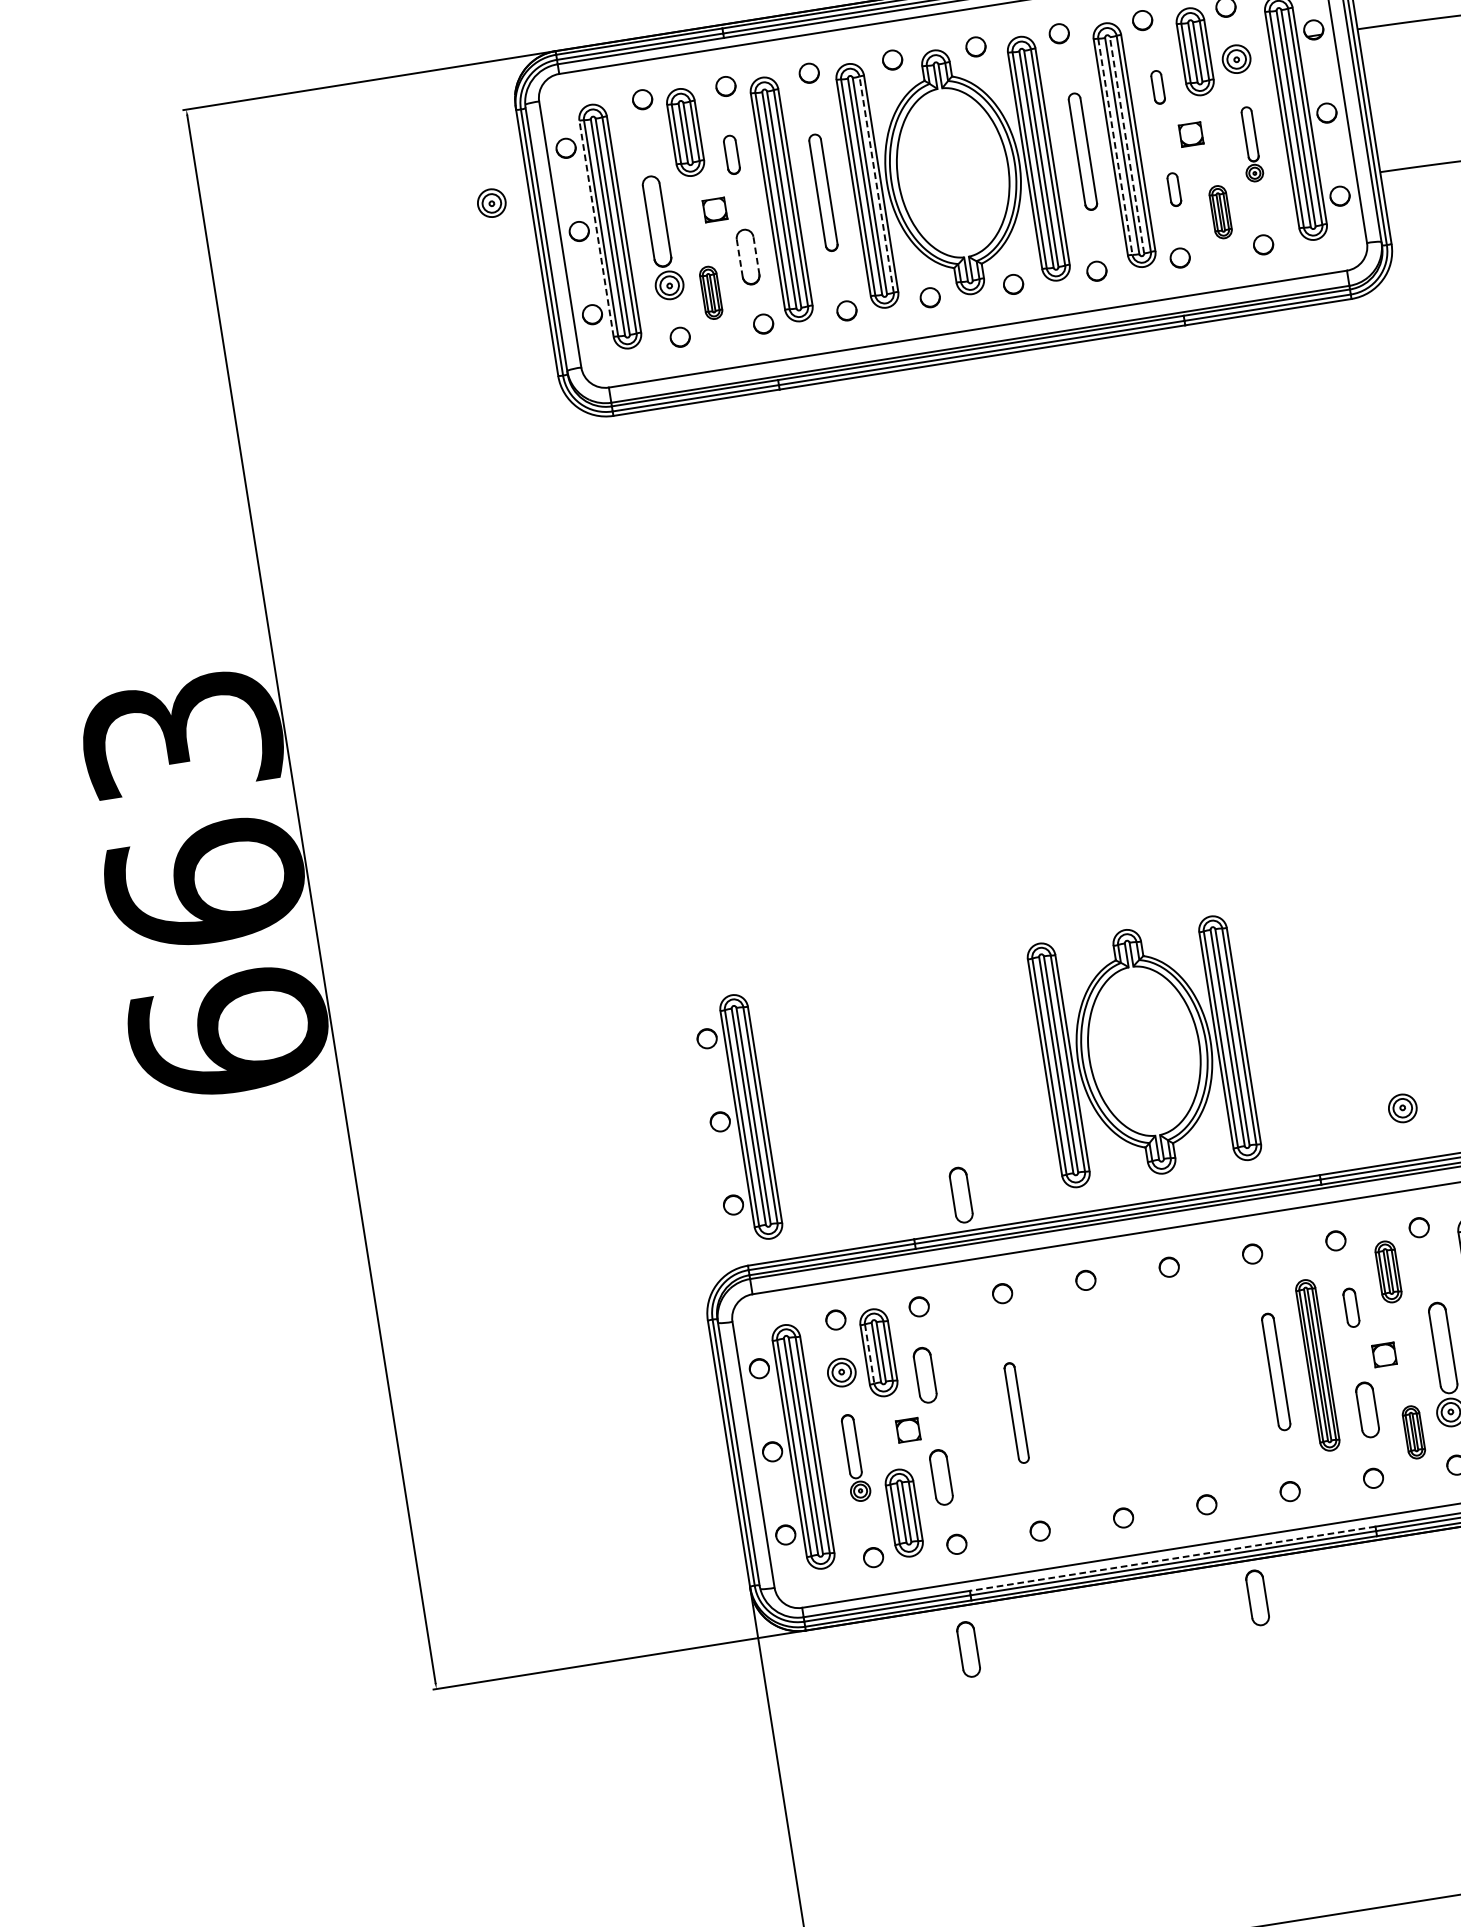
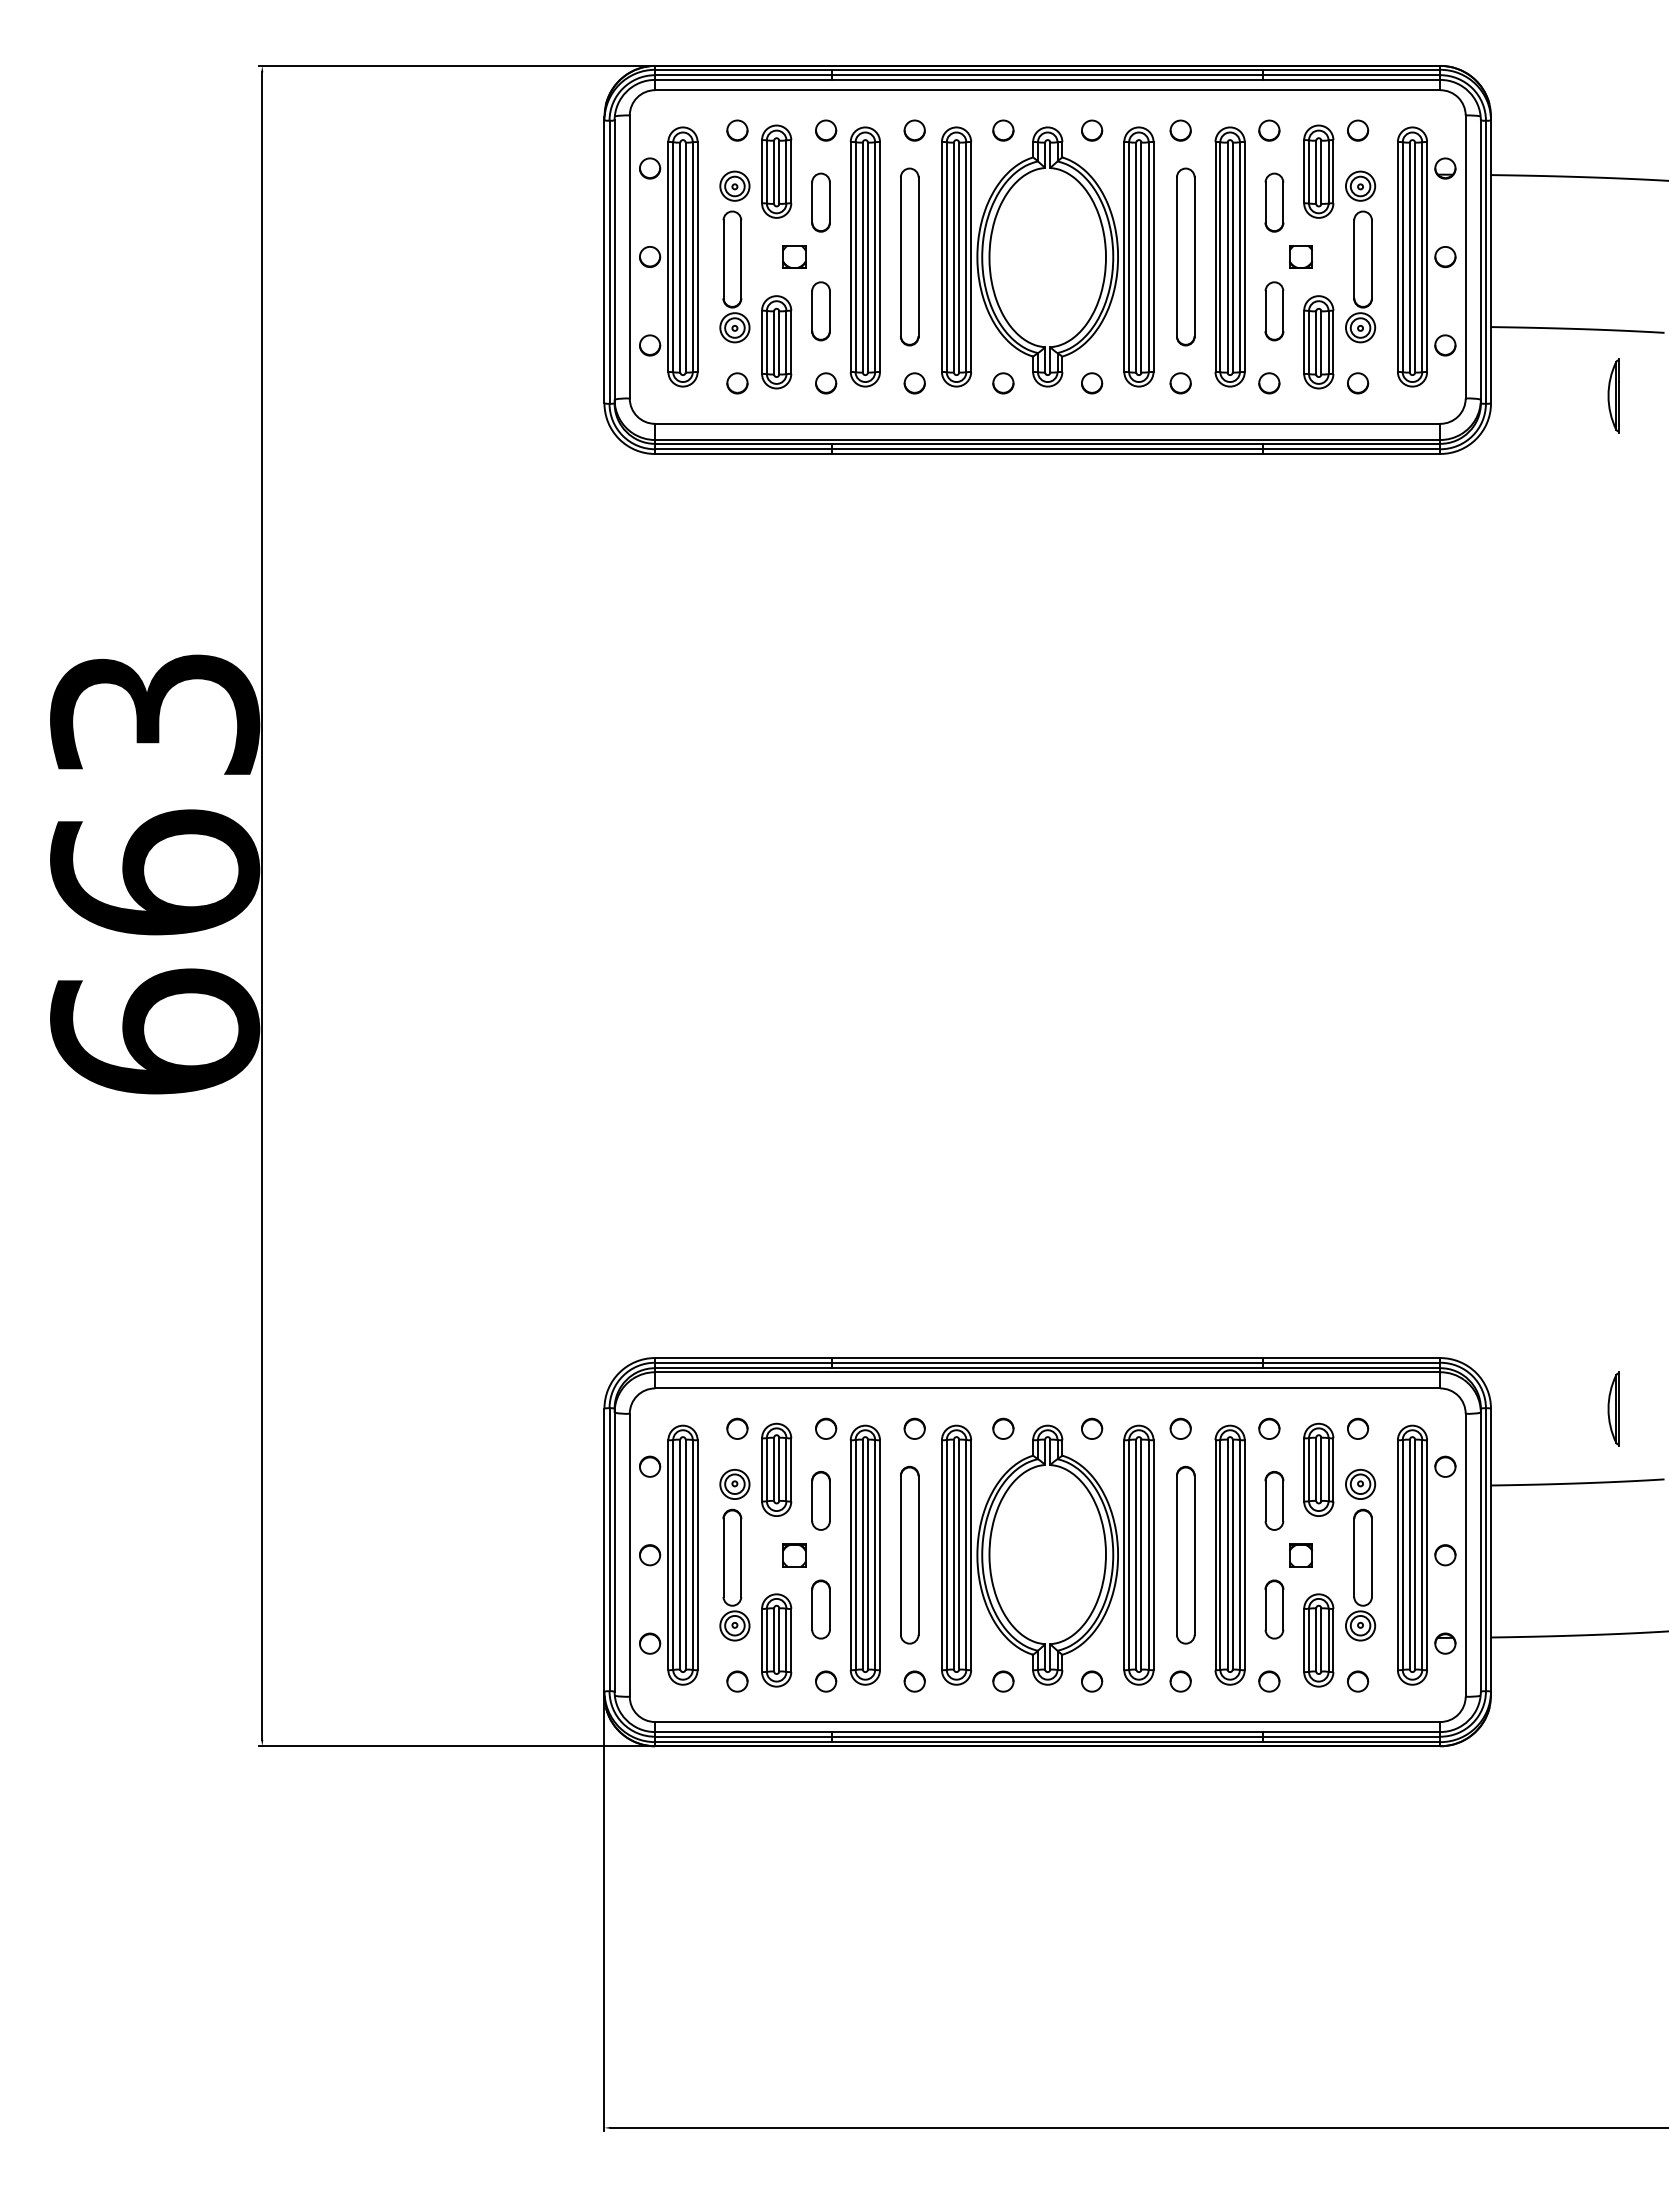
part: (1158, 87) -> (1274, 202), size x1.67
part: (1250, 144) -> (1360, 276), size x1.67
line: (1126, 145) -> (1232, 257), dashed -> solid
line: (1115, 147) -> (1220, 257), dashed -> solid
part: (1082, 151) -> (1185, 256), size x1.43
part: (731, 154) -> (820, 202), size x1.43
line: (876, 184) -> (966, 257), dashed -> solid
part: (1174, 189) -> (1274, 311), size x1.67
part: (823, 192) -> (909, 256), size x1.43
part: (491, 202) -> (734, 185), moved
part: (1220, 212) -> (1318, 342), size x1.67
line: (596, 229) -> (668, 257), dashed -> solid
line: (755, 255) -> (829, 310), dashed -> solid
line: (740, 258) -> (812, 311), dashed -> solid
part: (710, 293) -> (776, 342), size x1.67
part: (1144, 1051) -> (1047, 1554), moved
part: (1402, 1108) -> (1360, 1484), moved
part: (737, 1118) -> (668, 1203), removed
part: (960, 1194) -> (887, 1319), removed
part: (1388, 1271) -> (1318, 1469), size x1.43
part: (1351, 1307) -> (1274, 1500), size x1.43
line: (869, 1353) -> (766, 1469), dashed -> solid
part: (1317, 1364) -> (1229, 1554), size x1.43
part: (1275, 1371) -> (1185, 1554), size x1.43
part: (1016, 1412) -> (909, 1554), size x1.67
part: (974, 1419) -> (864, 1554), added
part: (1413, 1432) -> (1318, 1640), size x1.67
part: (854, 1457) -> (734, 1574), size x1.43
line: (1172, 1559) -> (1047, 1732), dashed -> solid
part: (1257, 1597) -> (1129, 1786), removed
part: (968, 1649) -> (820, 1792), removed

